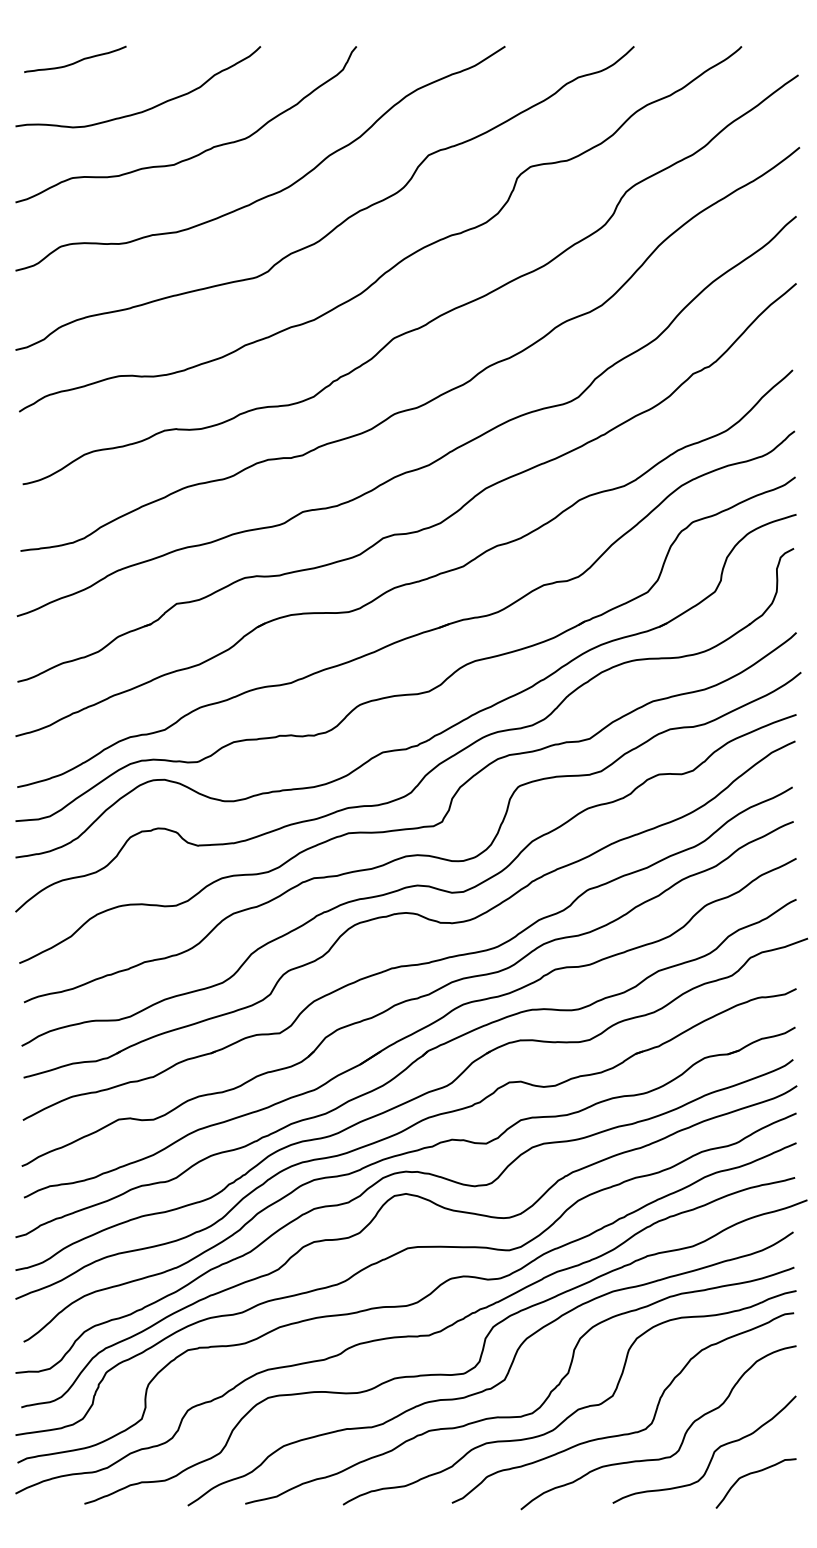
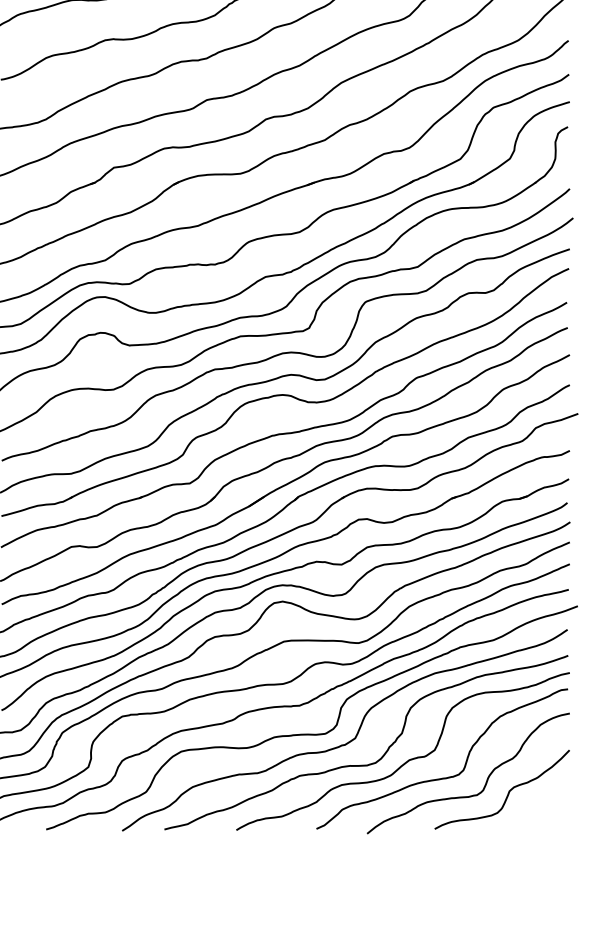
curve: (751, 1474) -> (536, 807), removed

